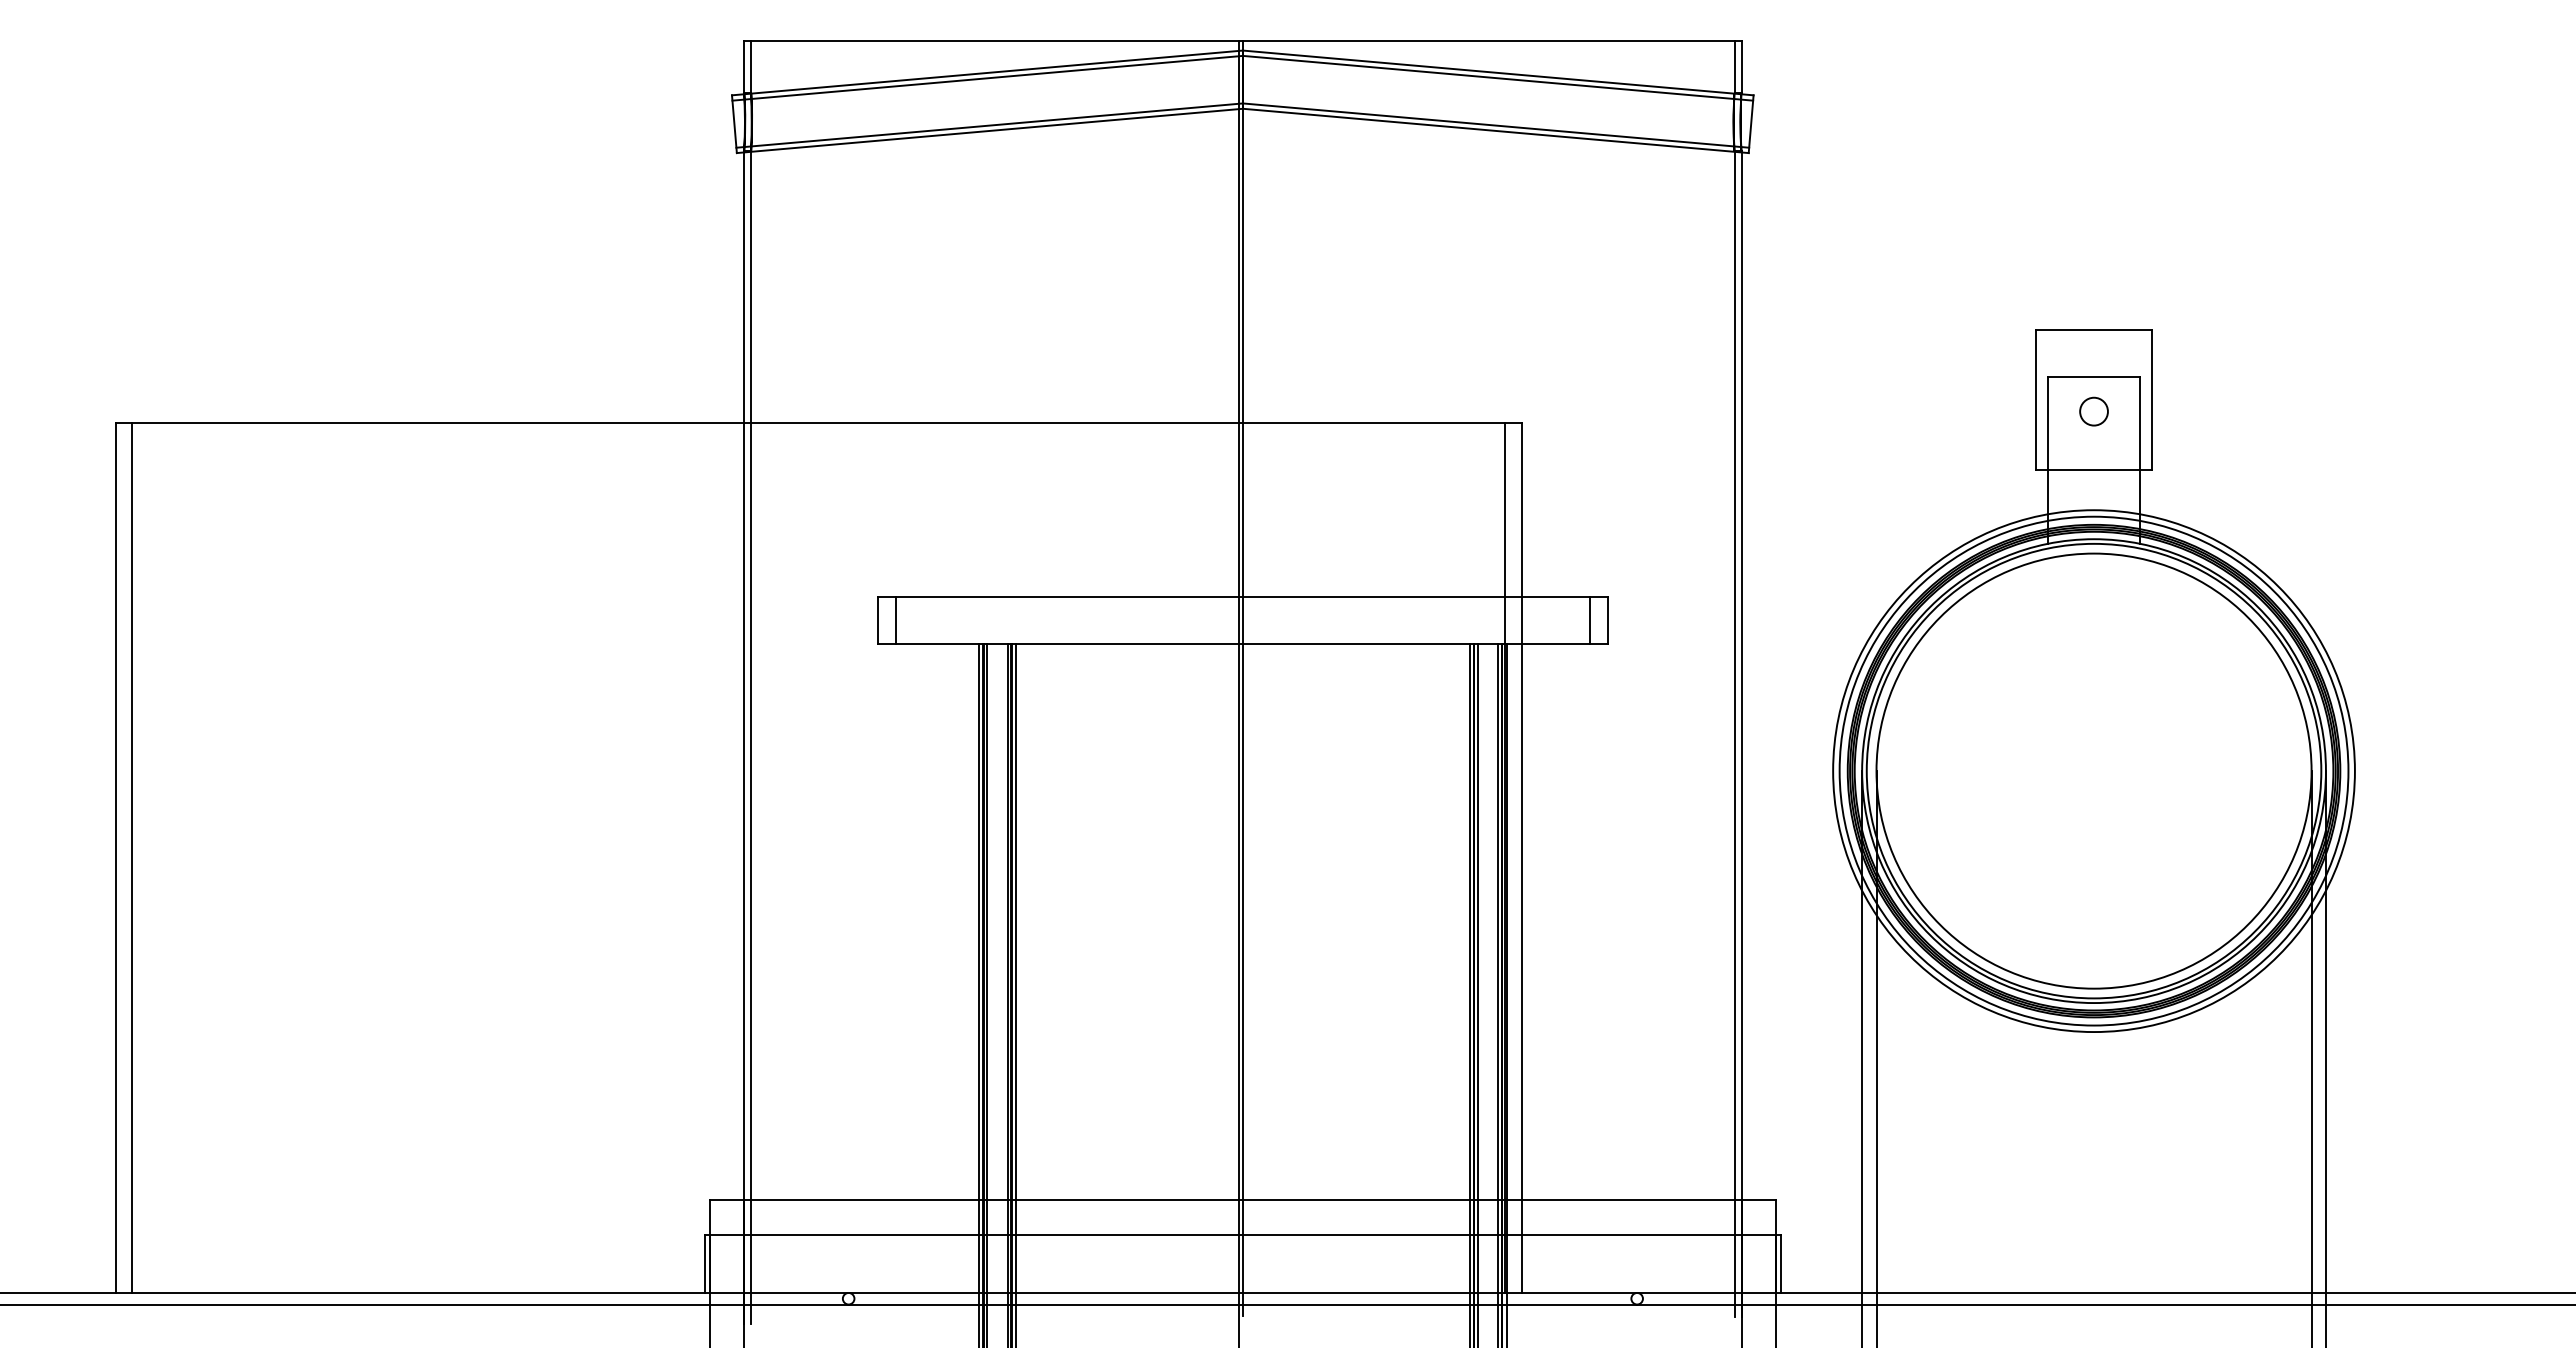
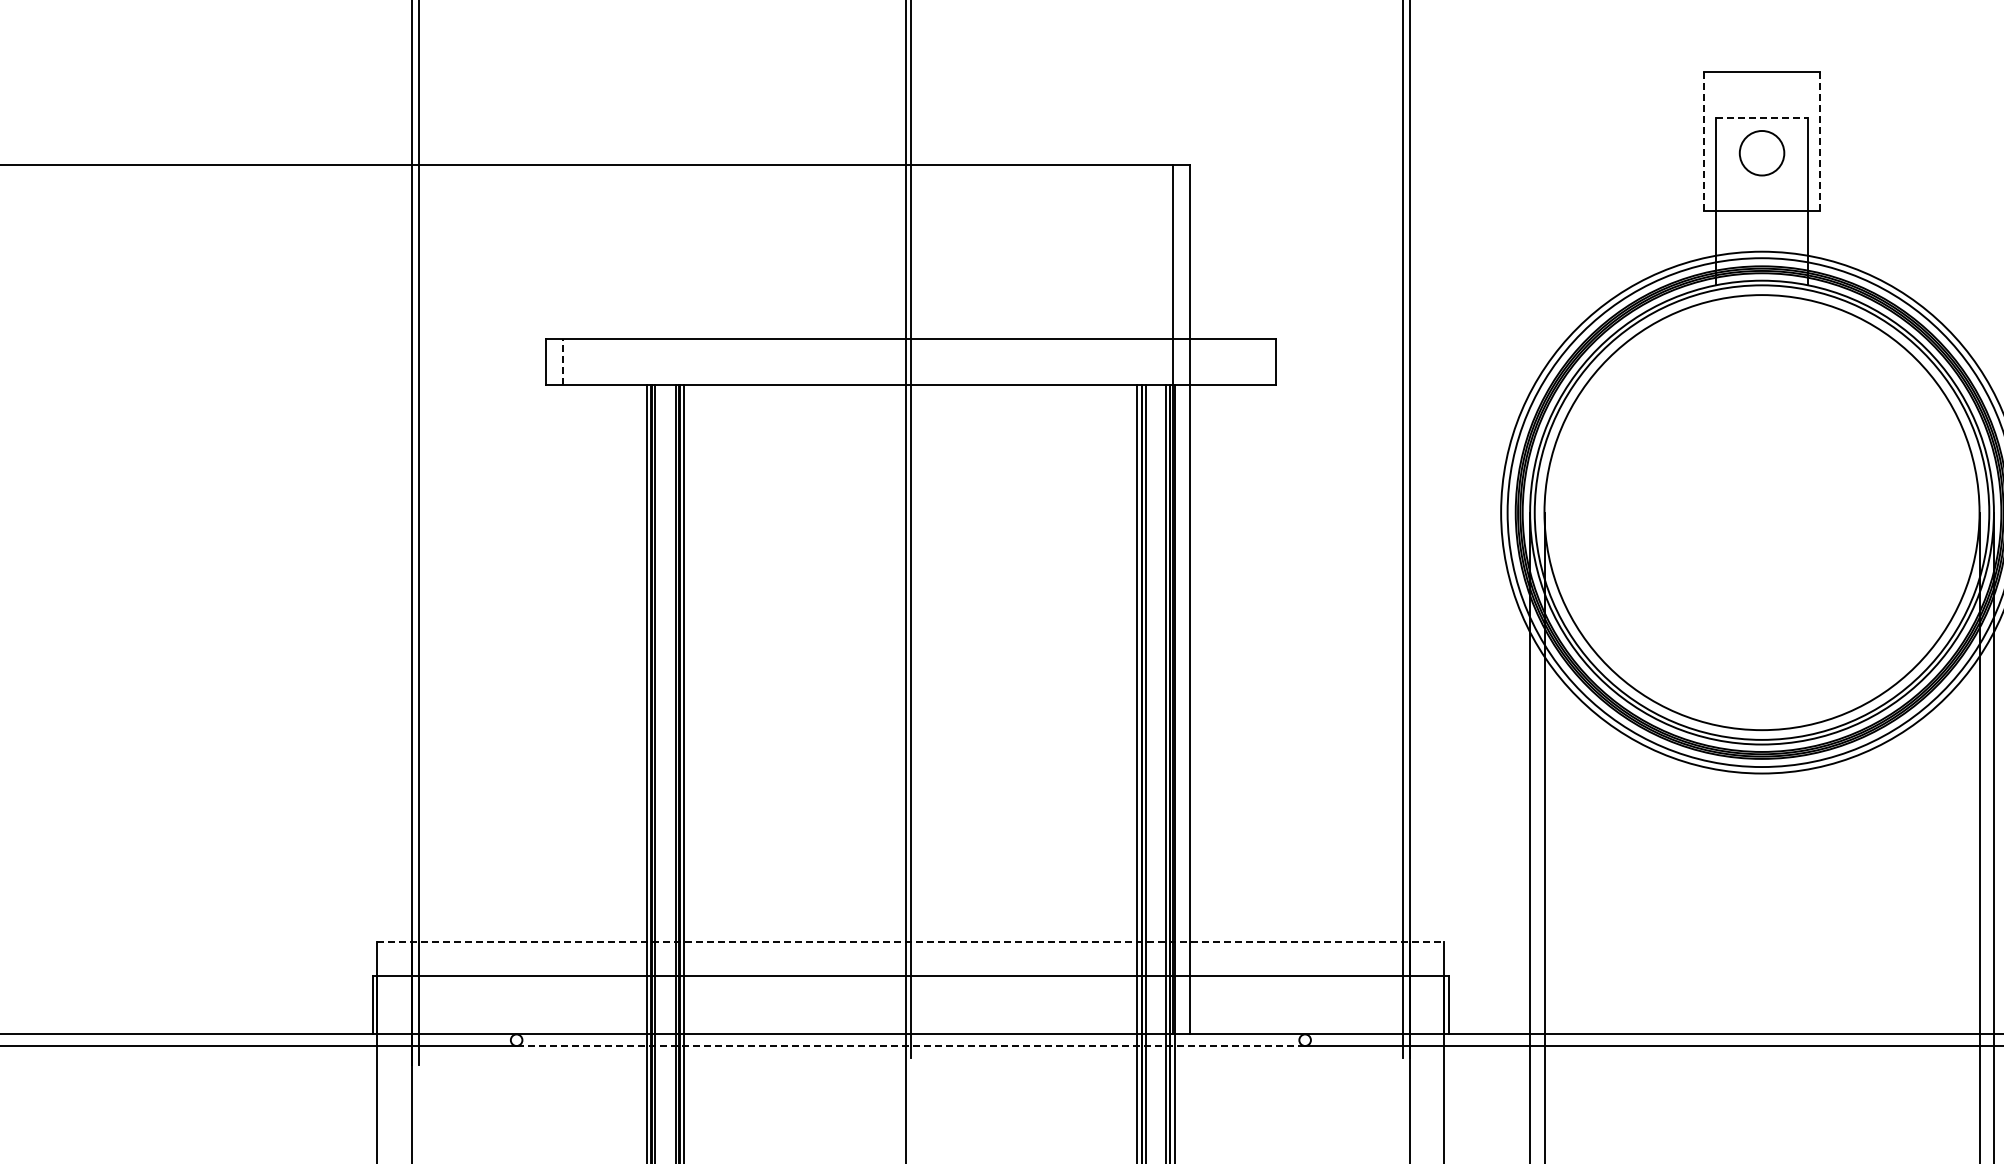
line: (2094, 376) -> (1762, 117), solid -> dashed
line: (2036, 400) -> (1704, 141), solid -> dashed
line: (2152, 400) -> (1820, 141), solid -> dashed
circle: (2093, 411) -> (1761, 152), size x1.6
line: (895, 619) -> (563, 360), solid -> dashed
line: (1590, 620) -> (1258, 361), removed
line: (1243, 1200) -> (911, 941), solid -> dashed
line: (1243, 1304) -> (911, 1045), solid -> dashed

